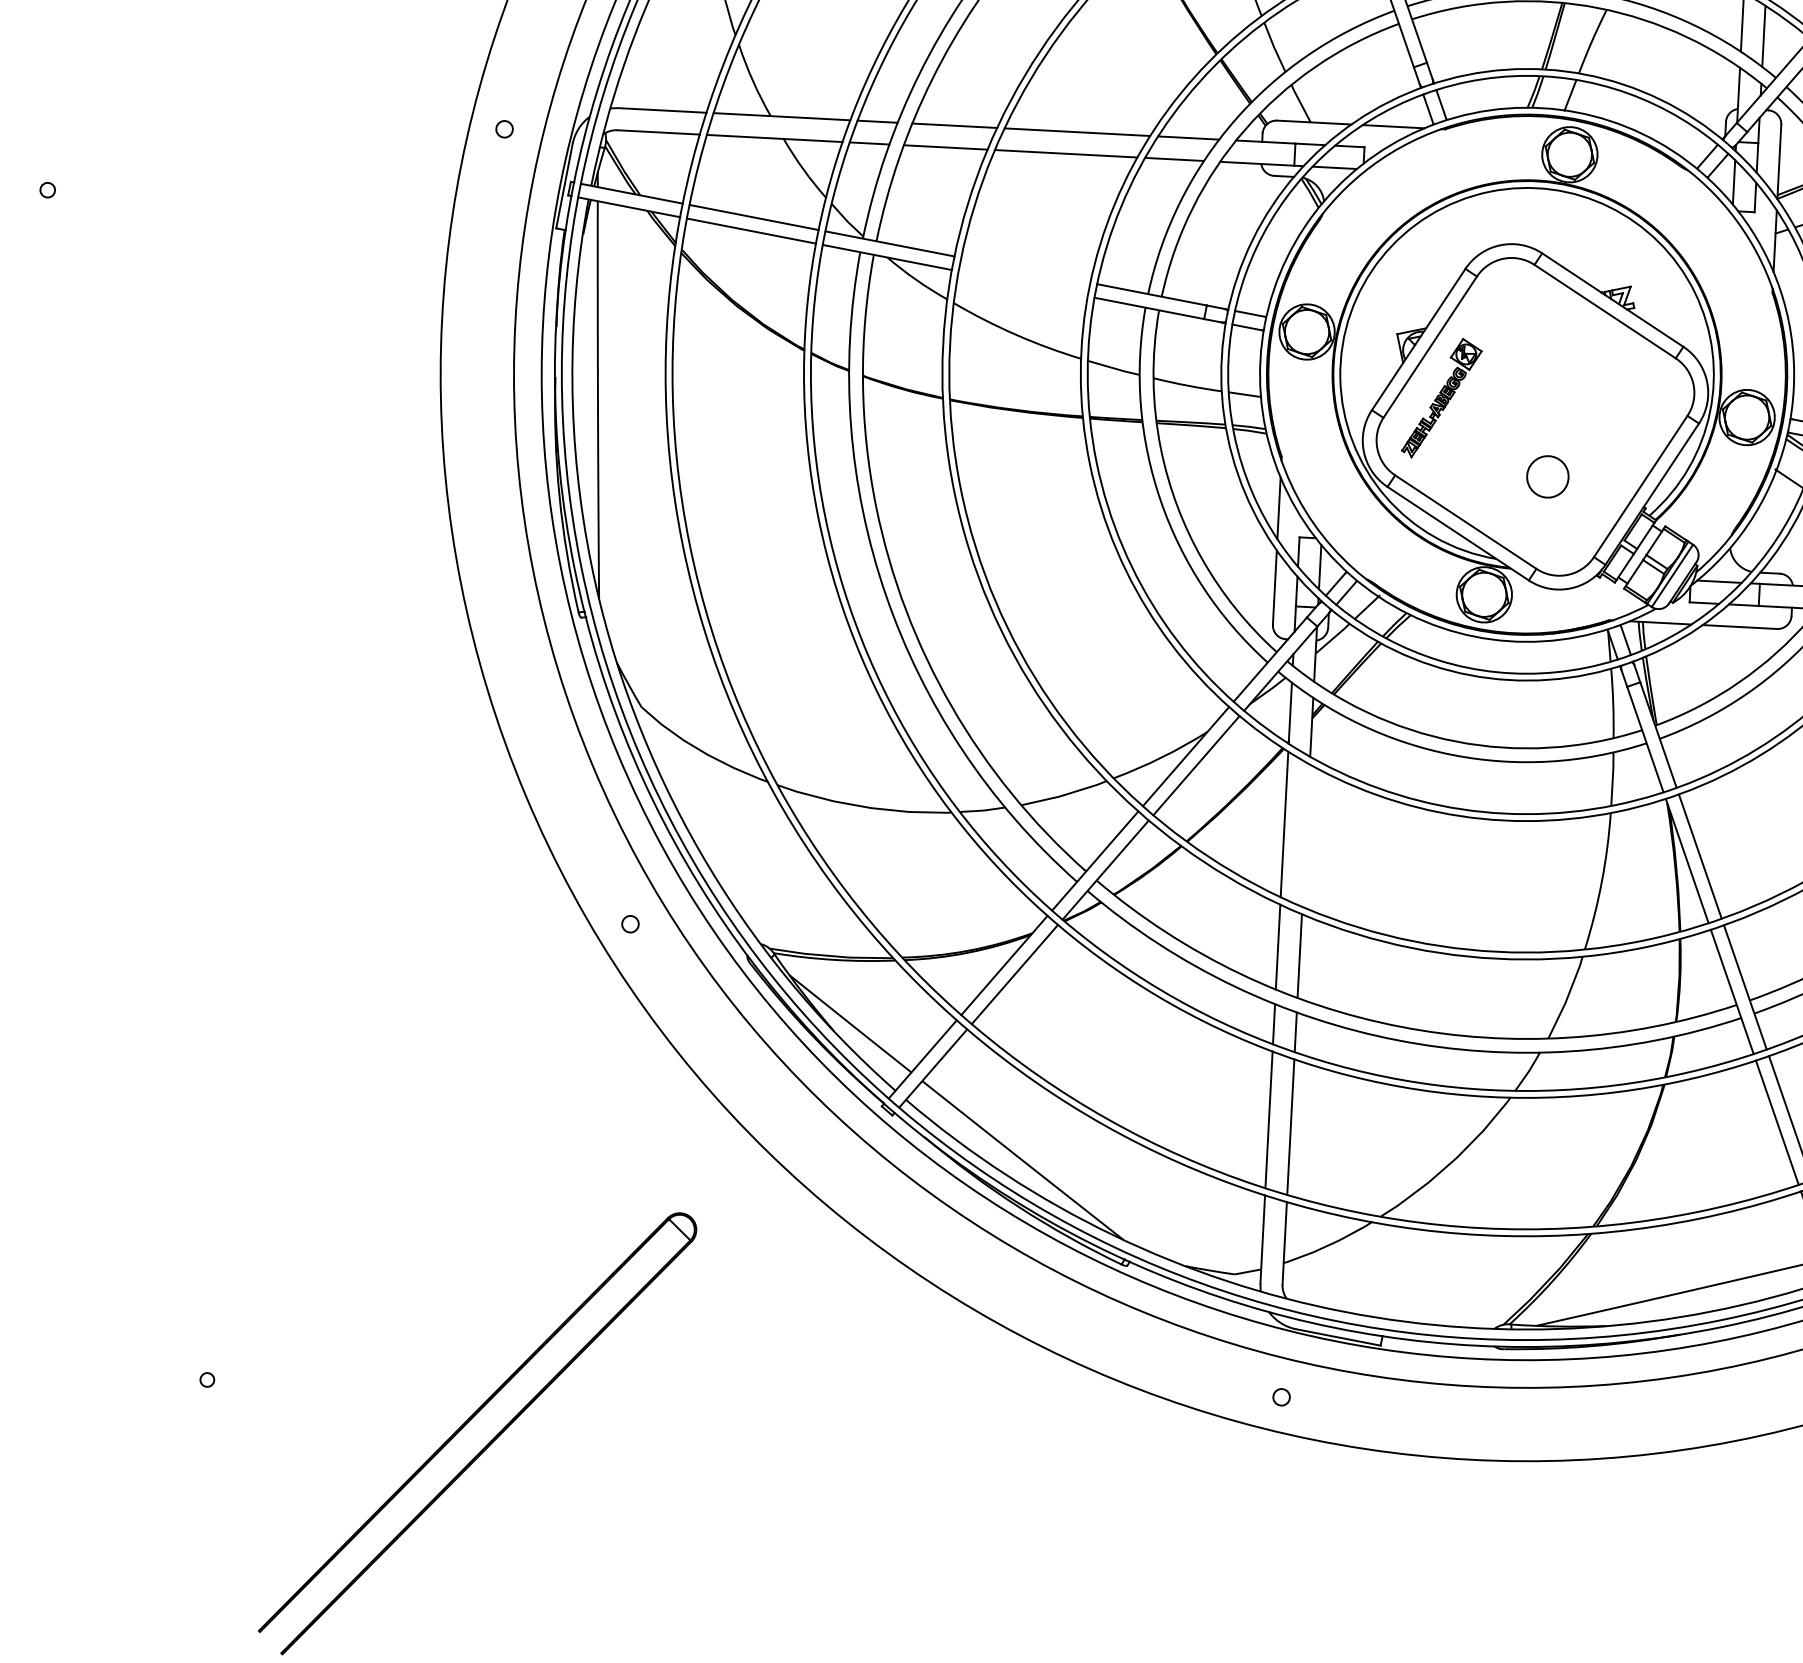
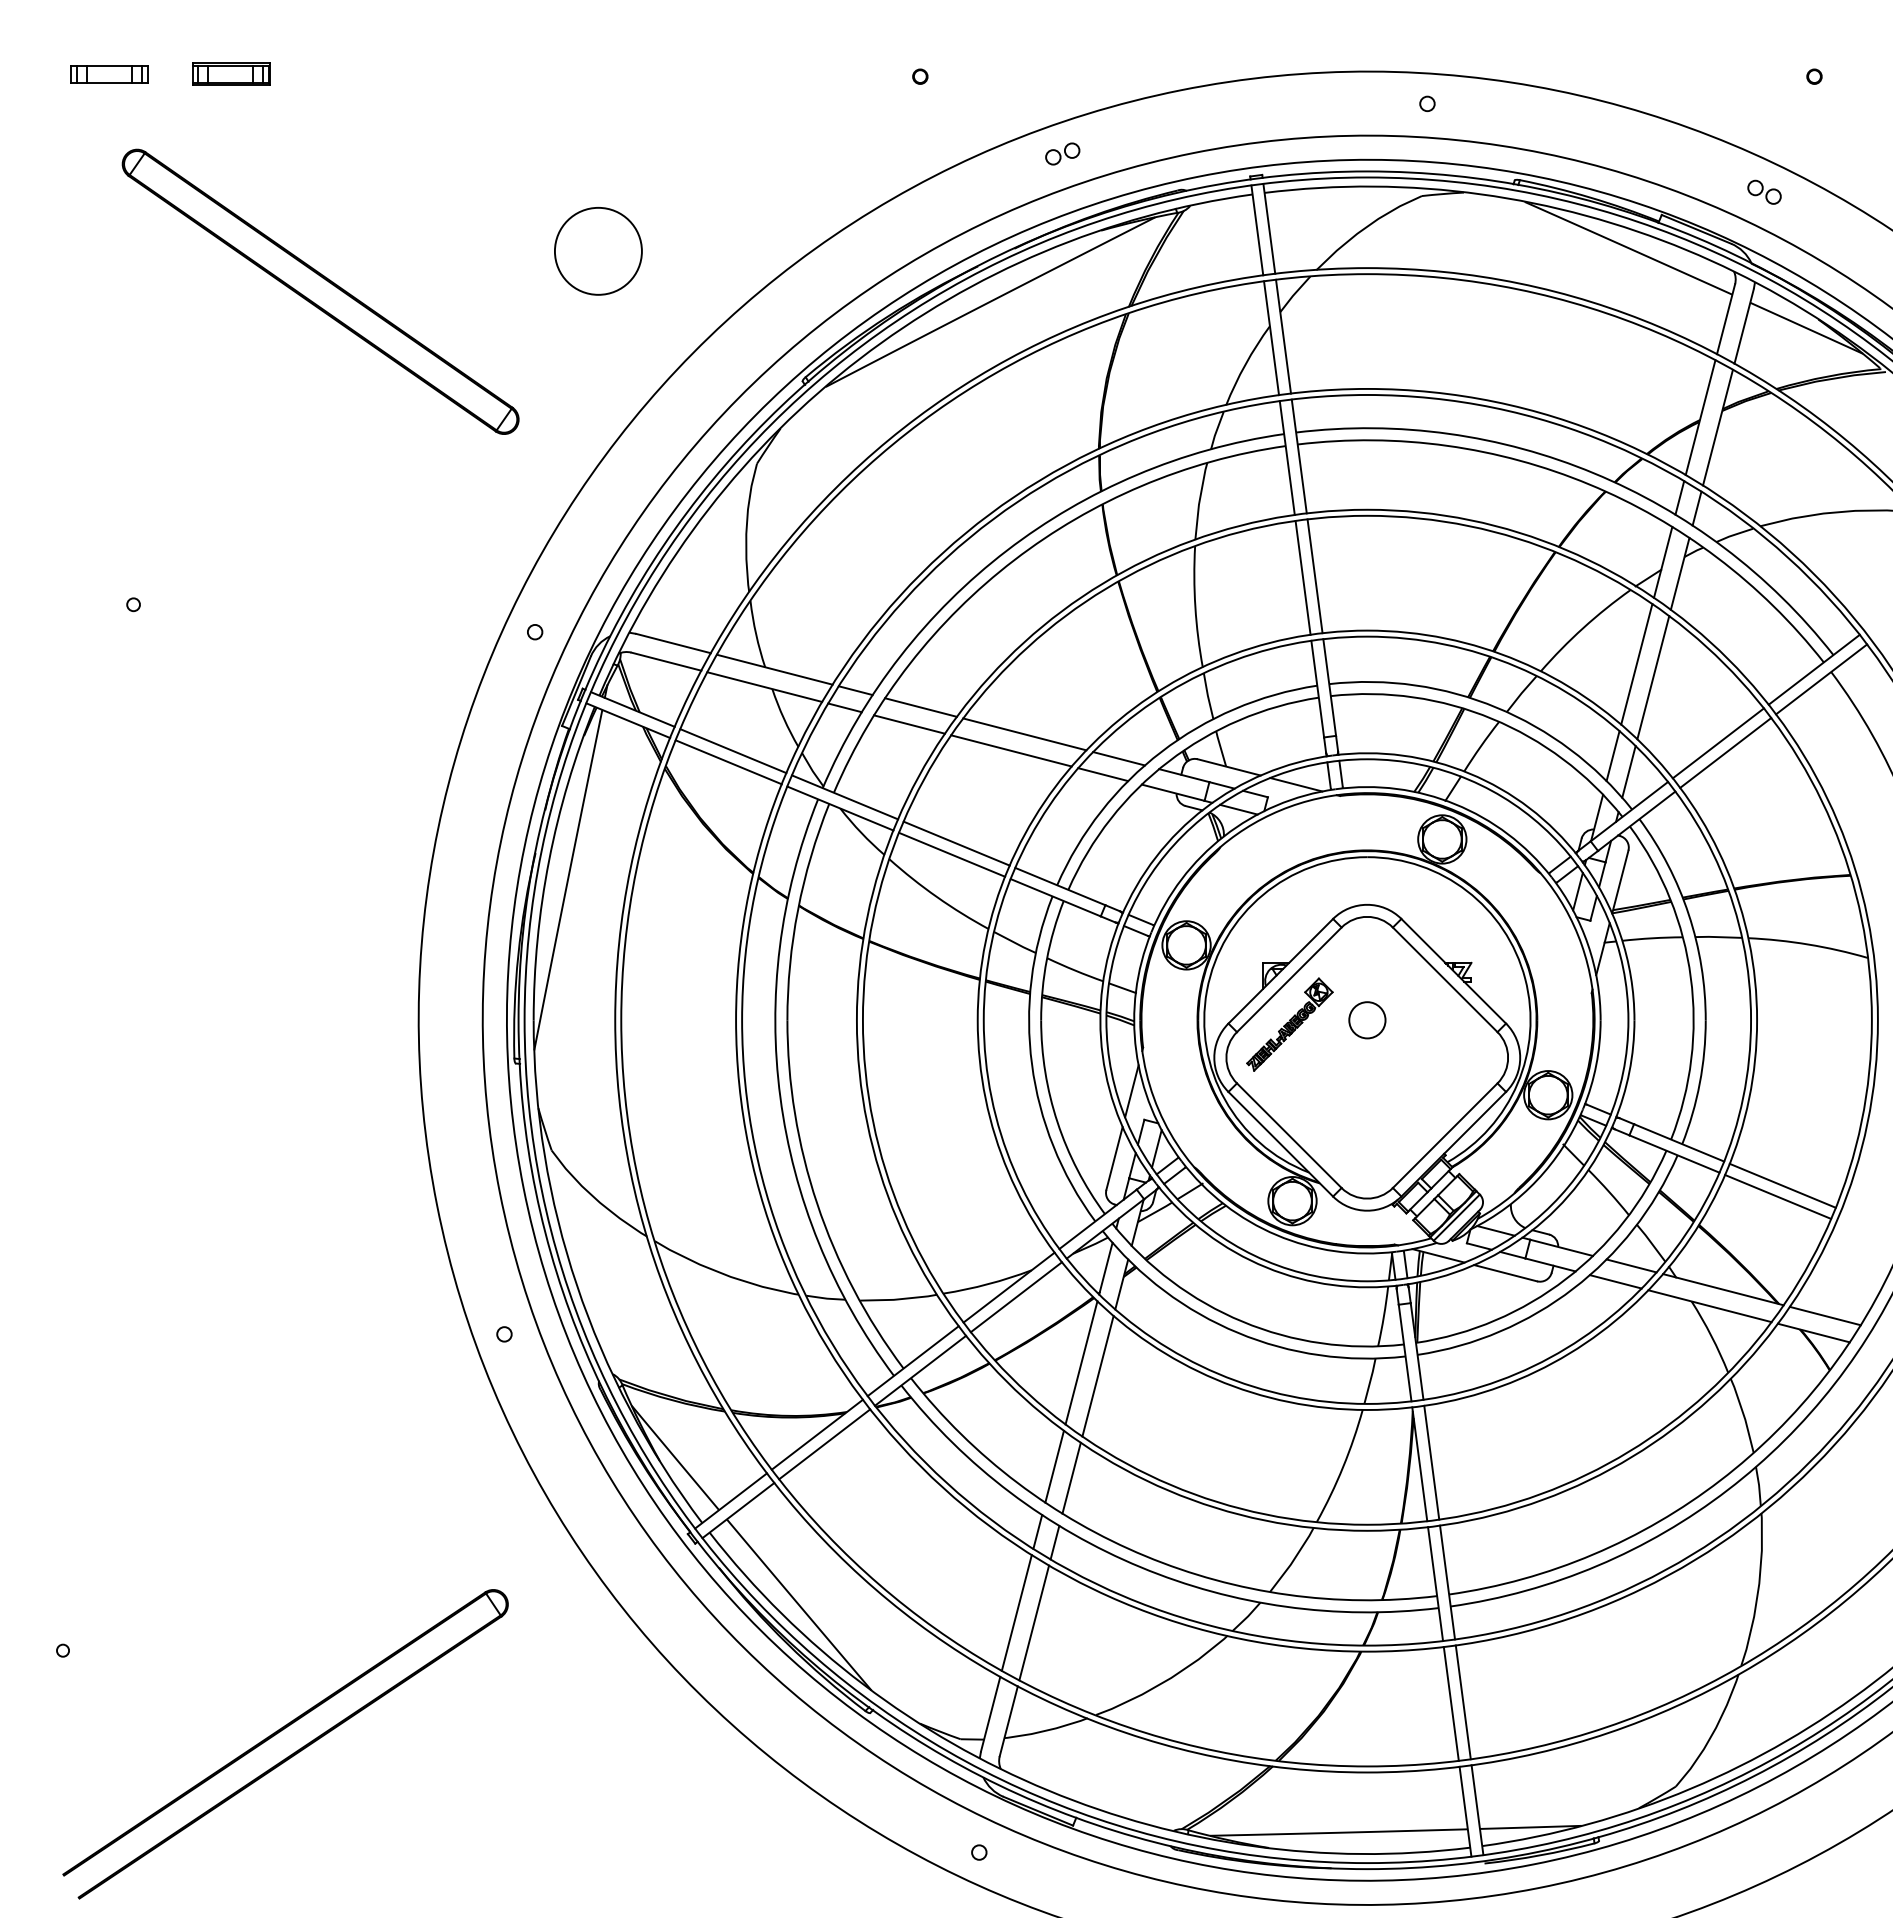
line: (1025, 270) -> (956, 843), added
line: (1023, 283) -> (952, 854), added
circle: (1548, 477) -> (1367, 1020), moved
line: (1305, 836) -> (1097, 1376), added

